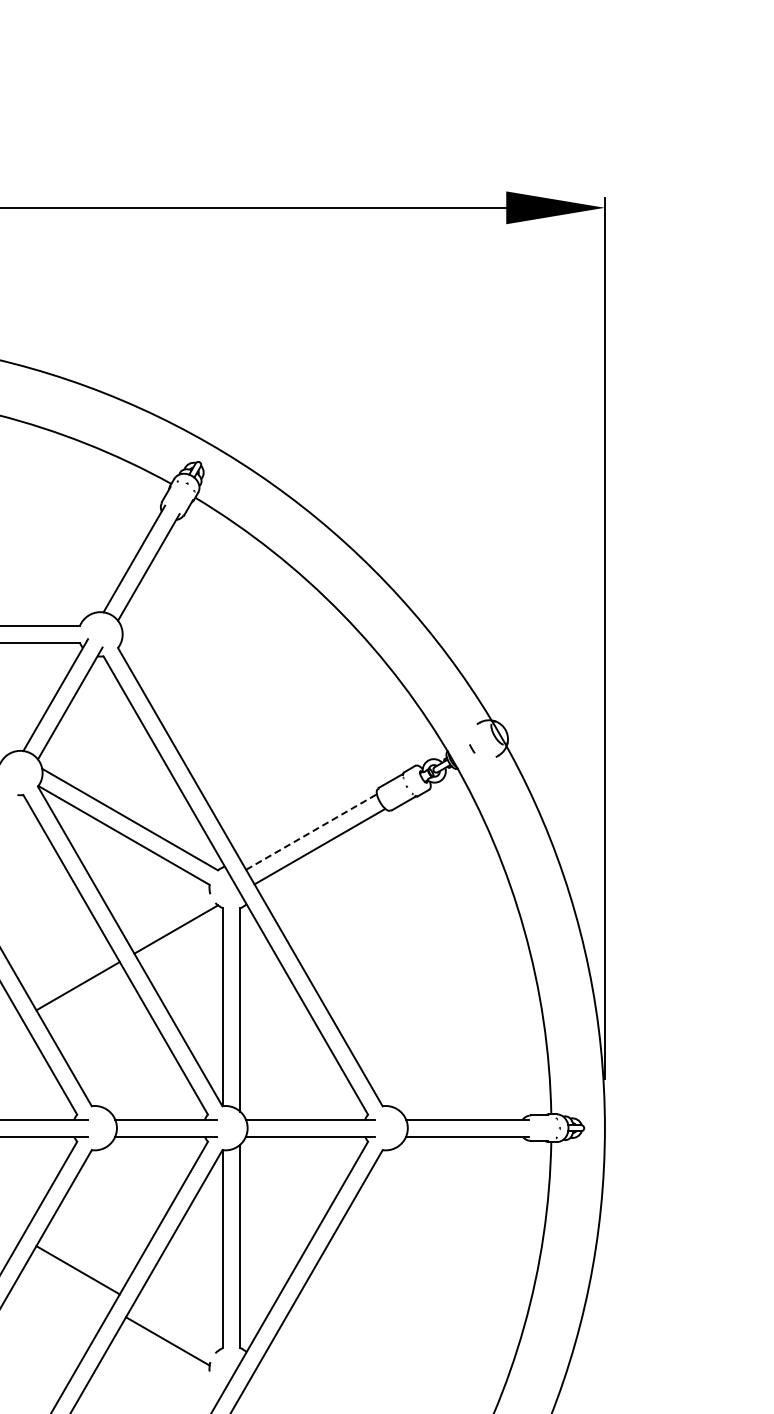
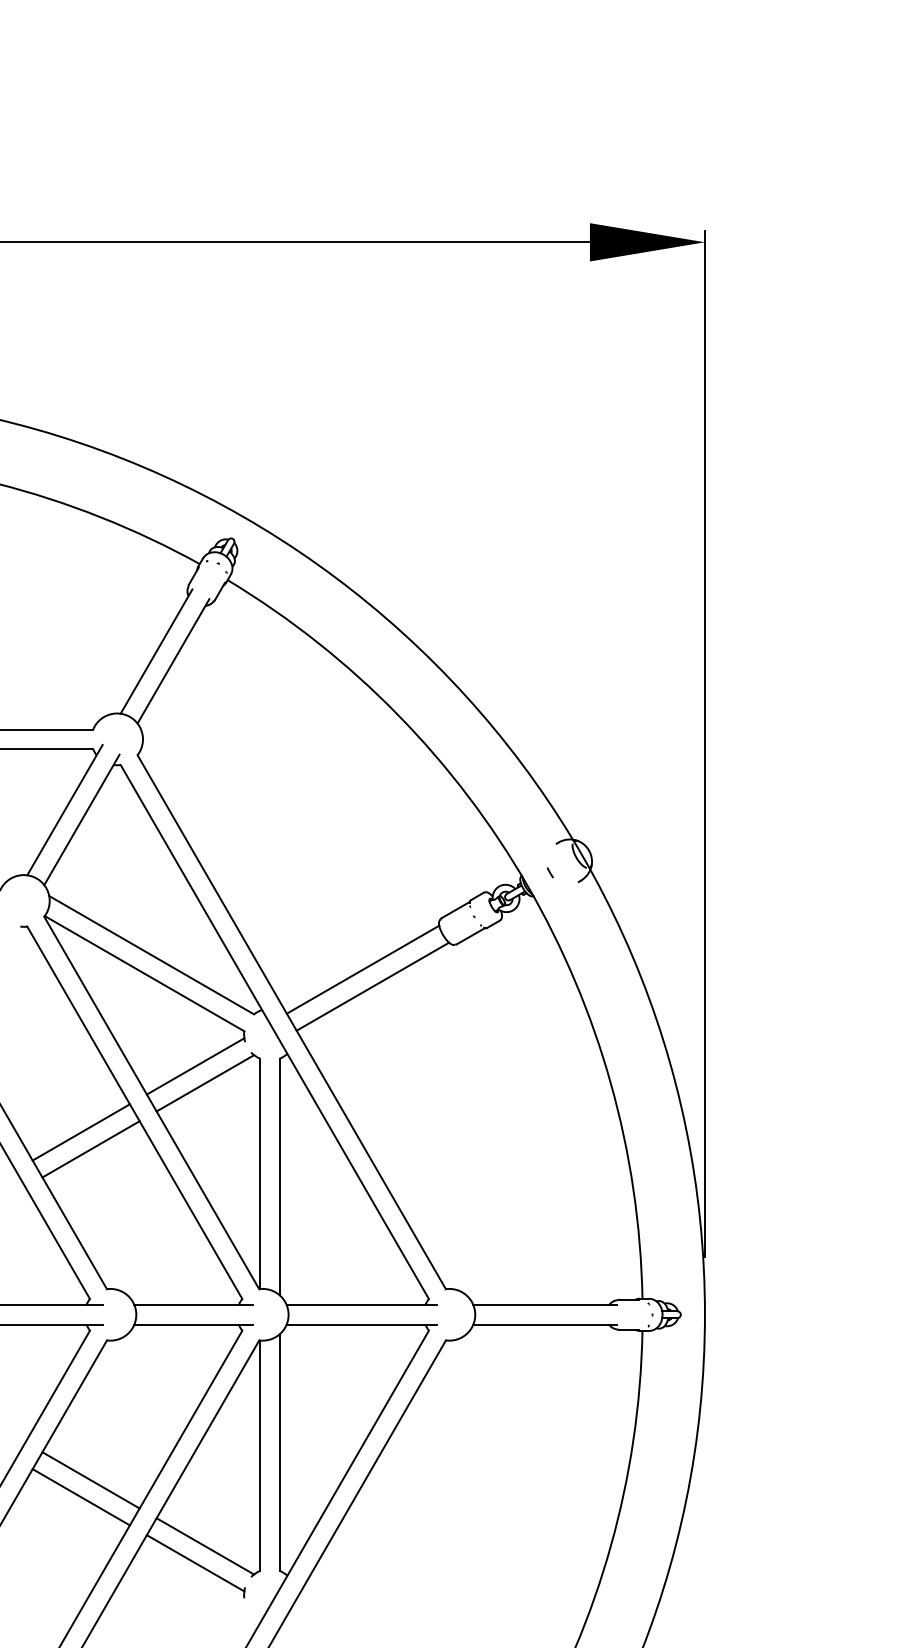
line: (311, 832) -> (363, 970), dashed -> solid
line: (167, 914) -> (195, 1065), added
line: (69, 971) -> (81, 1132), added
line: (69, 1284) -> (81, 1496), added
line: (176, 1326) -> (205, 1545), added

